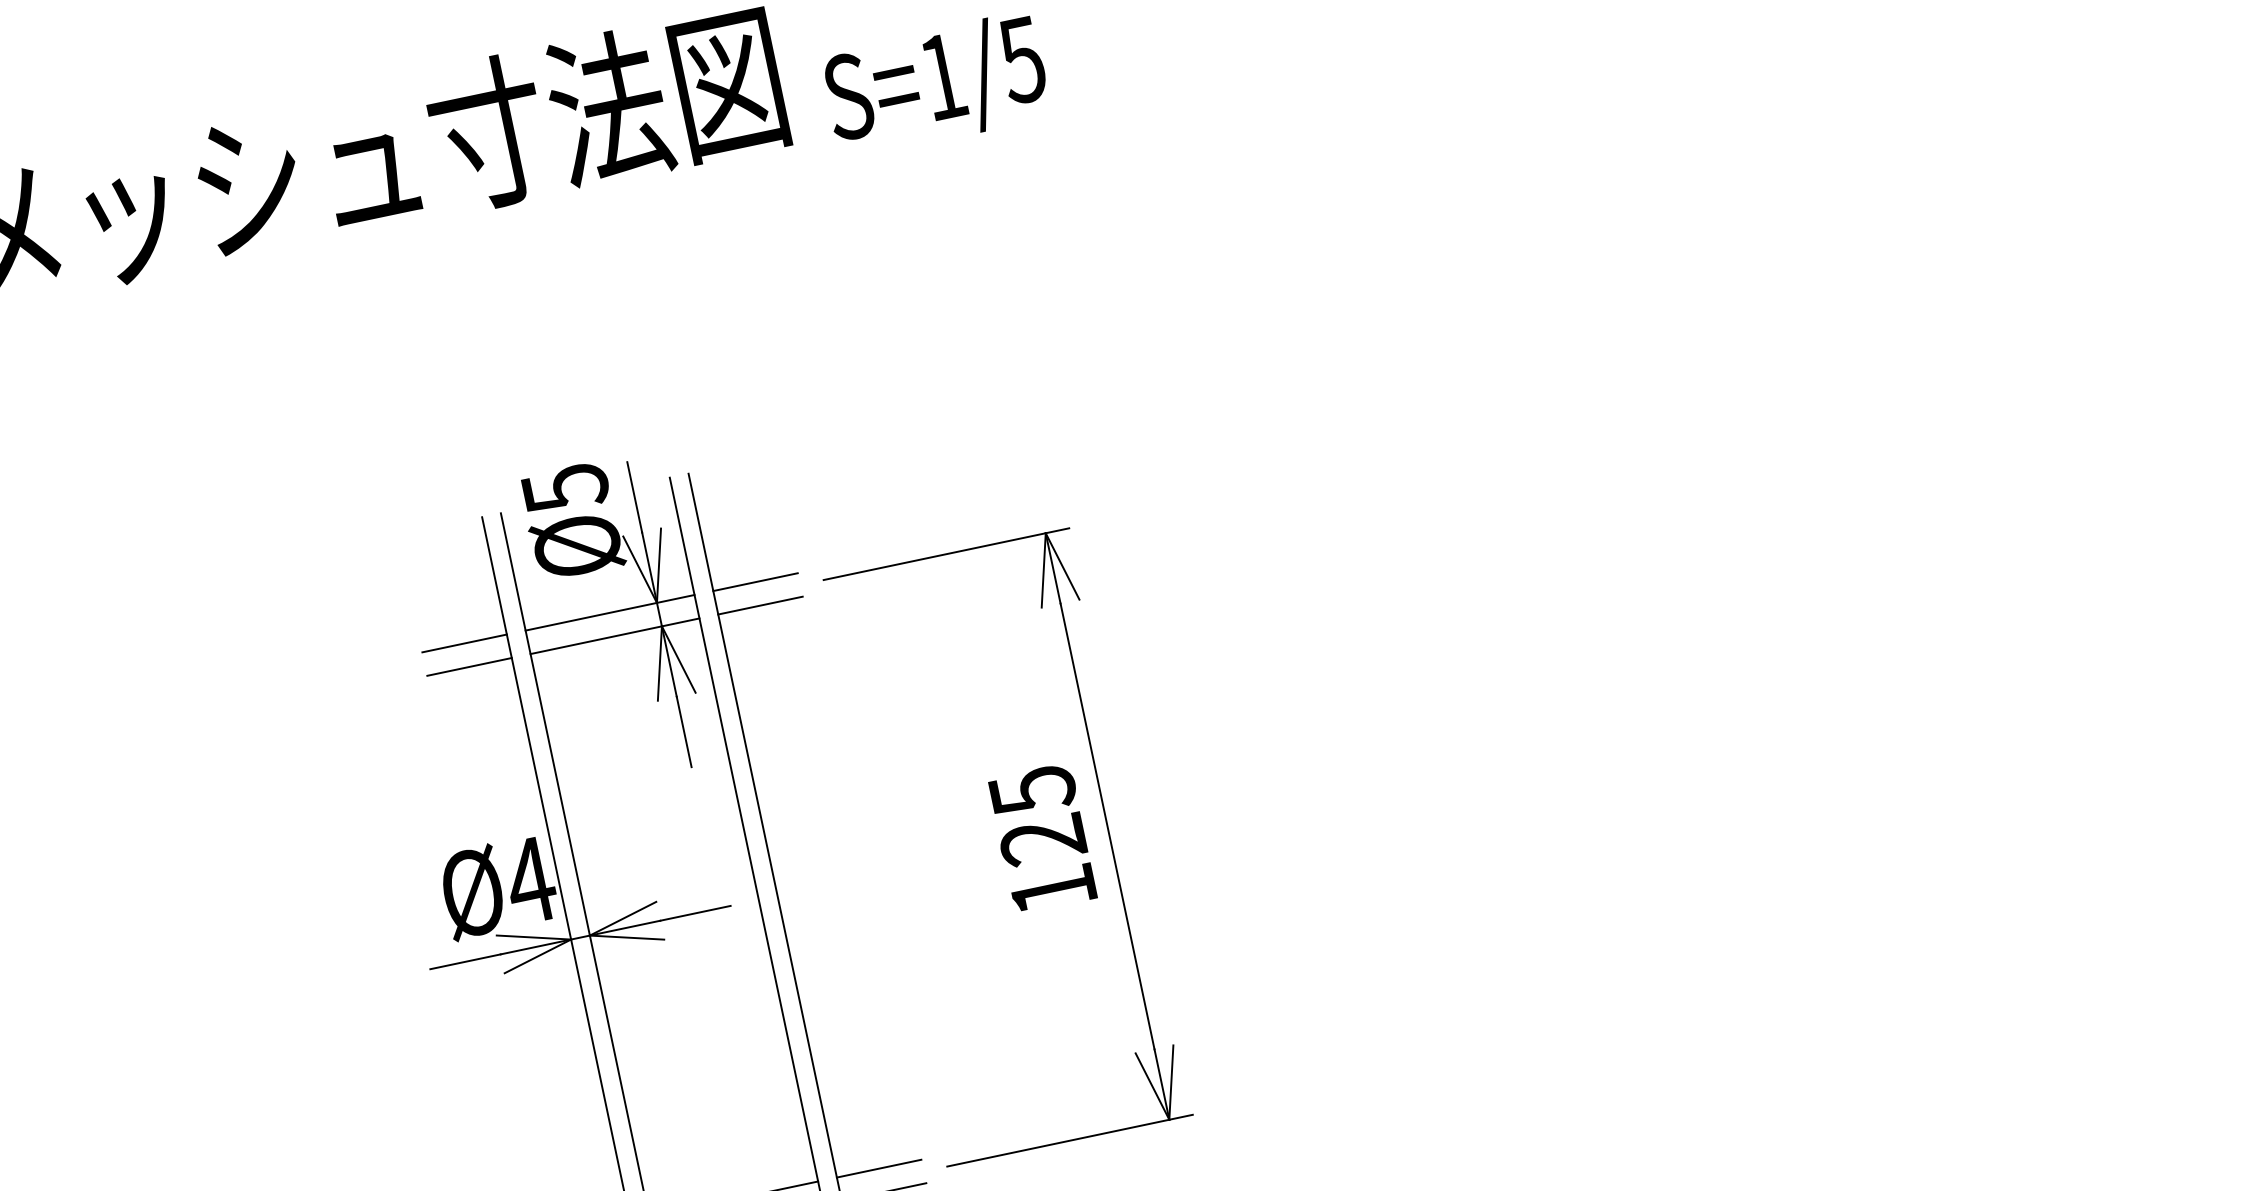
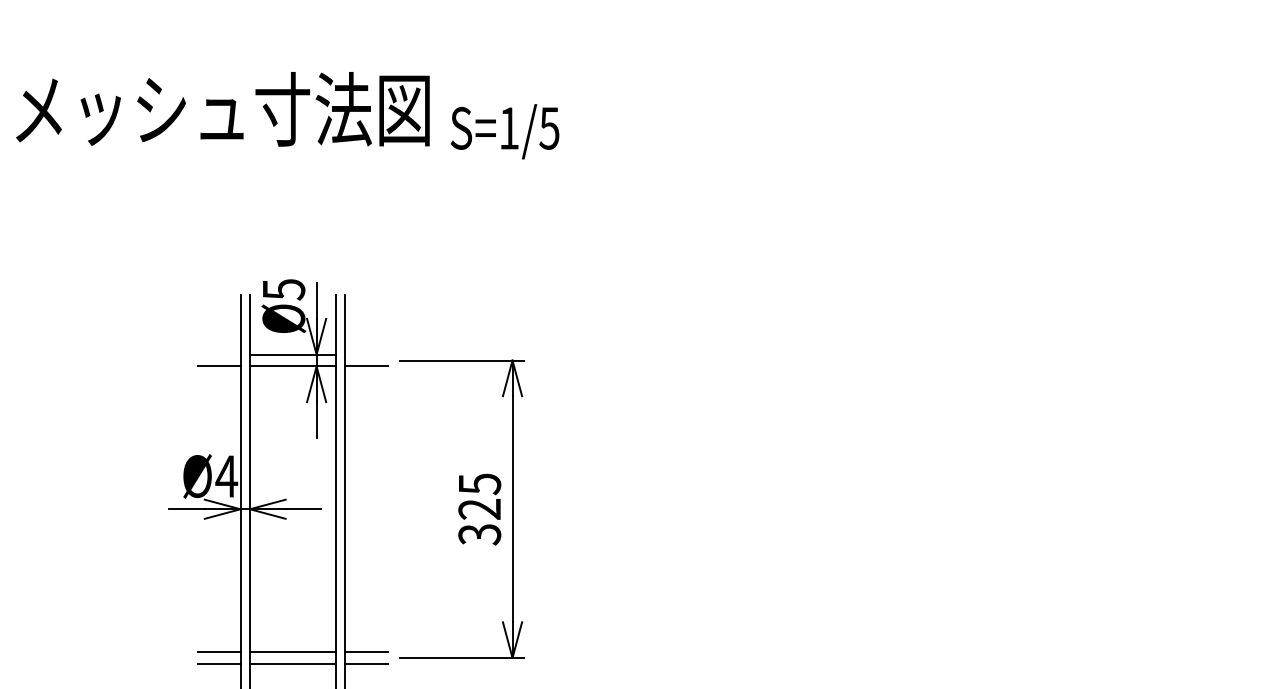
line: (755, 582) -> (366, 354), removed
line: (463, 643) -> (218, 354), removed
text: (1052, 889) -> (479, 534), 125 -> 325

